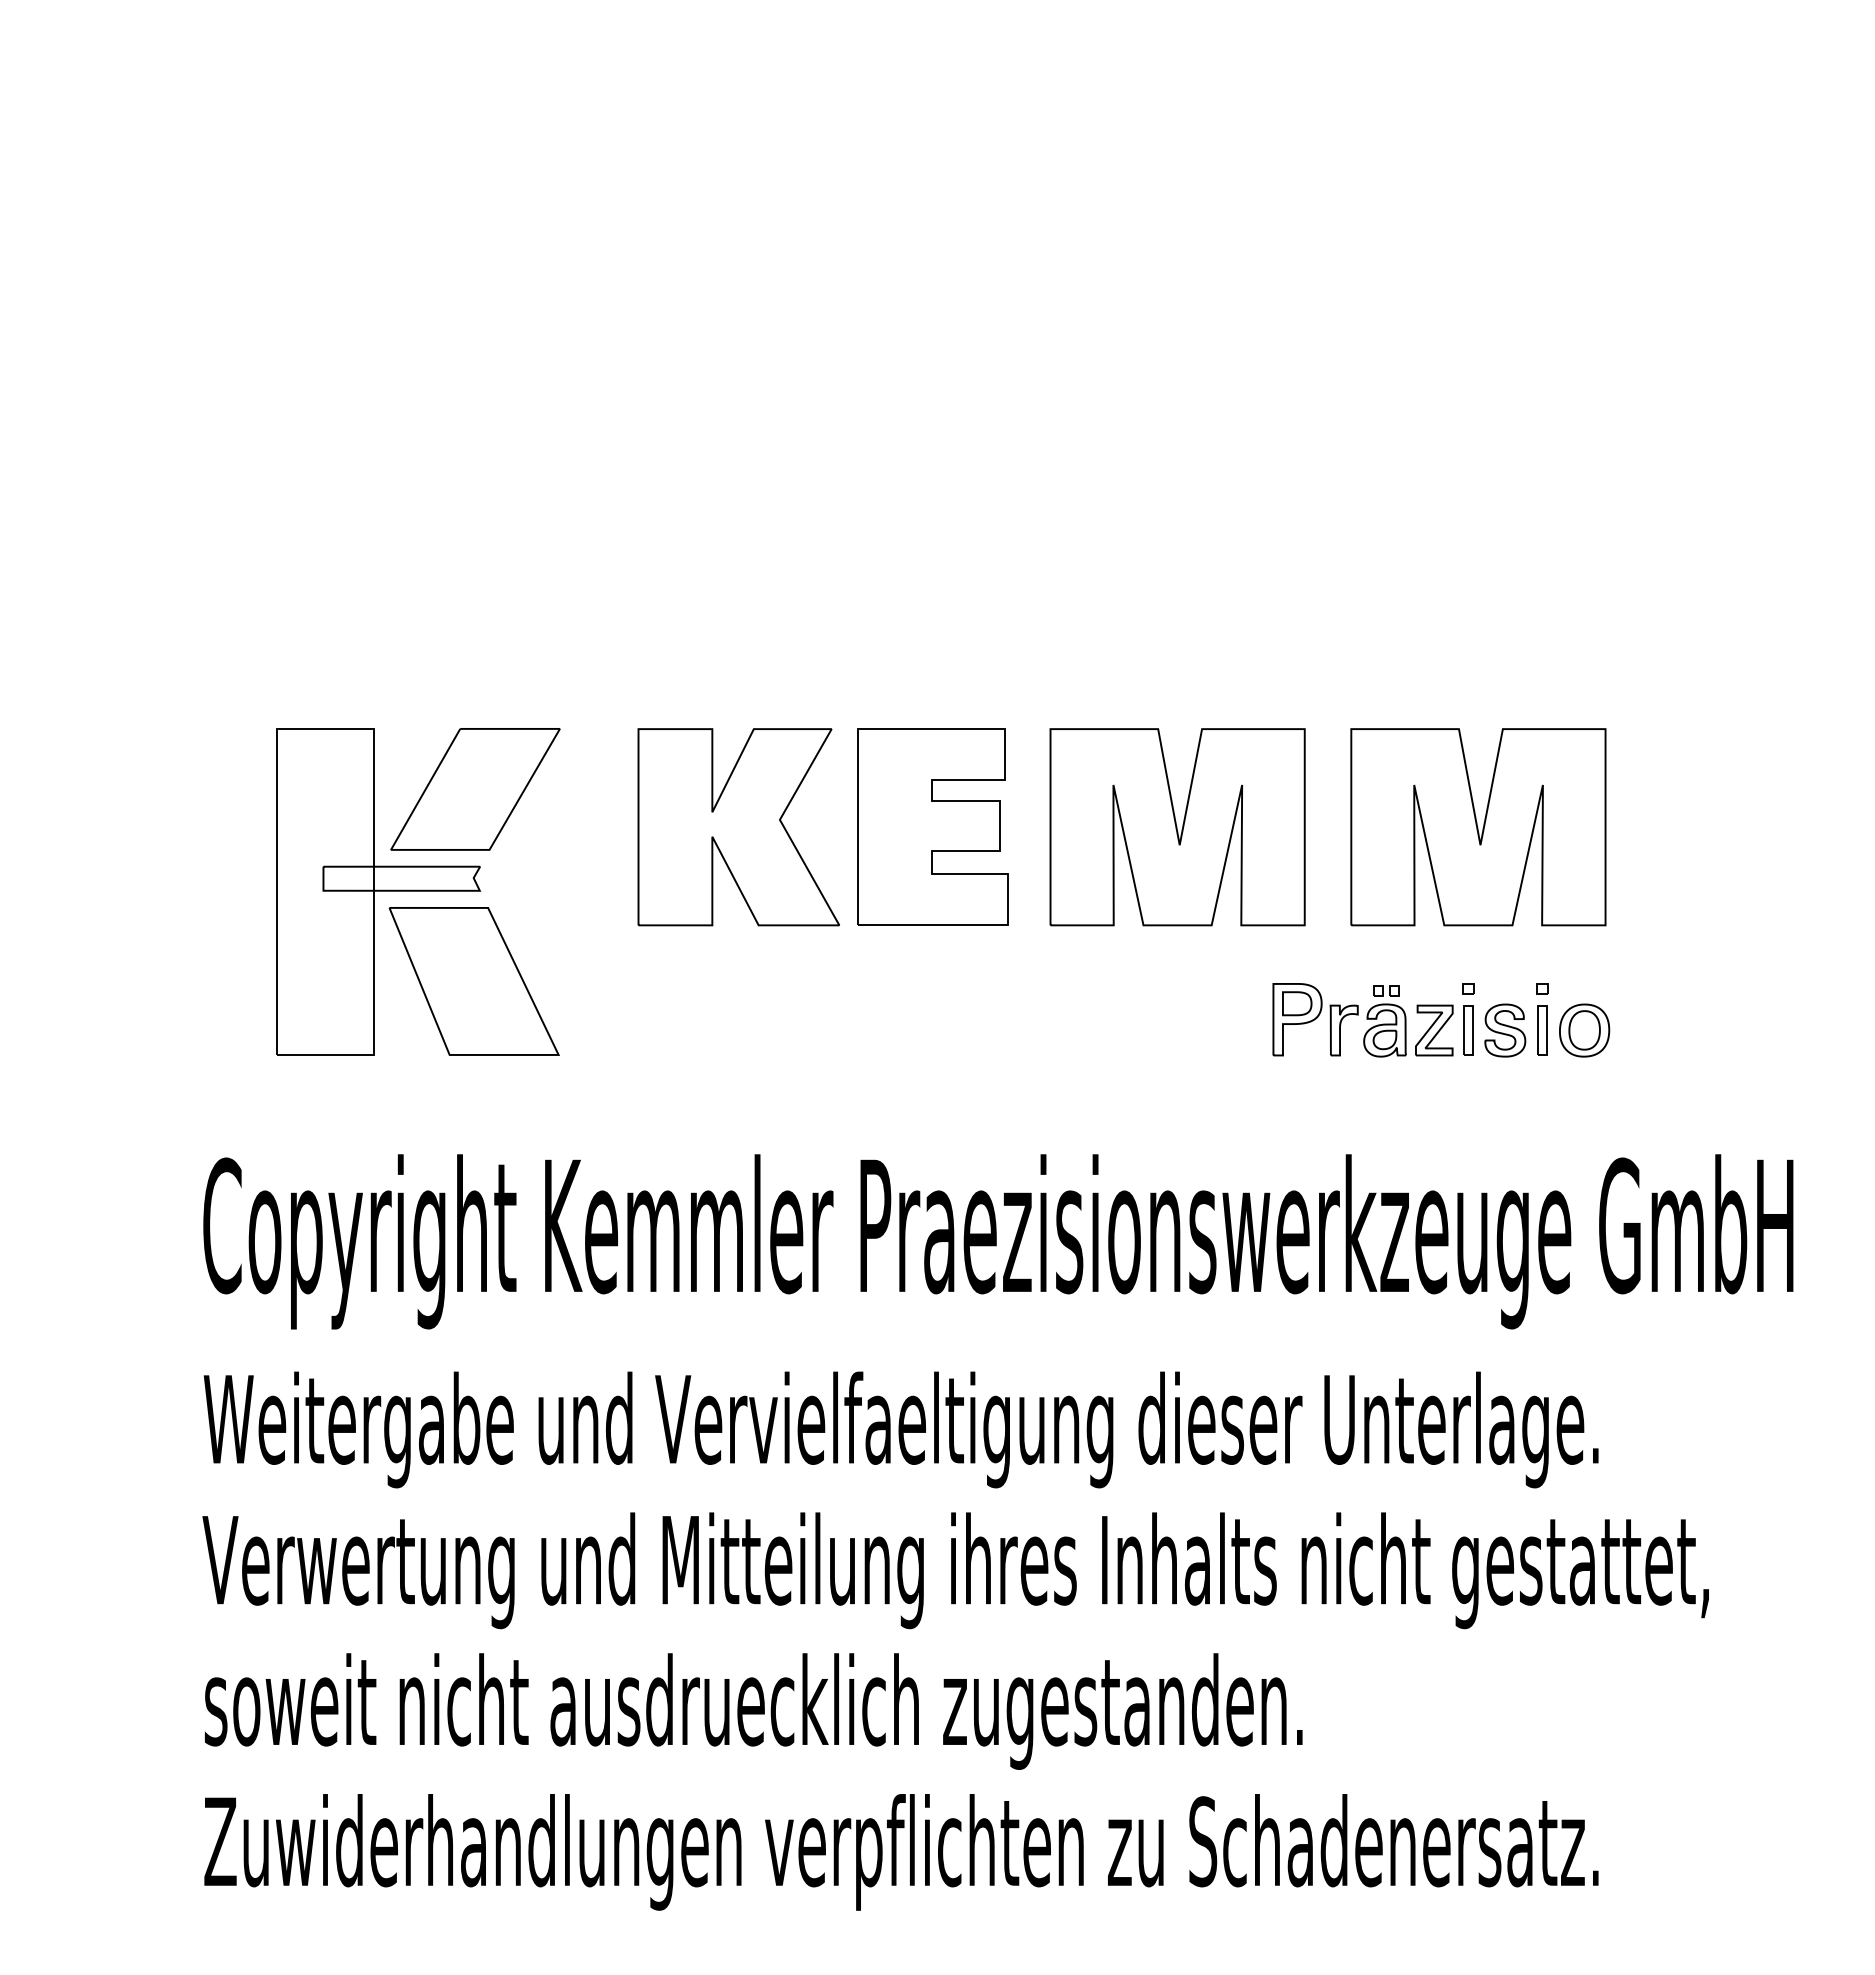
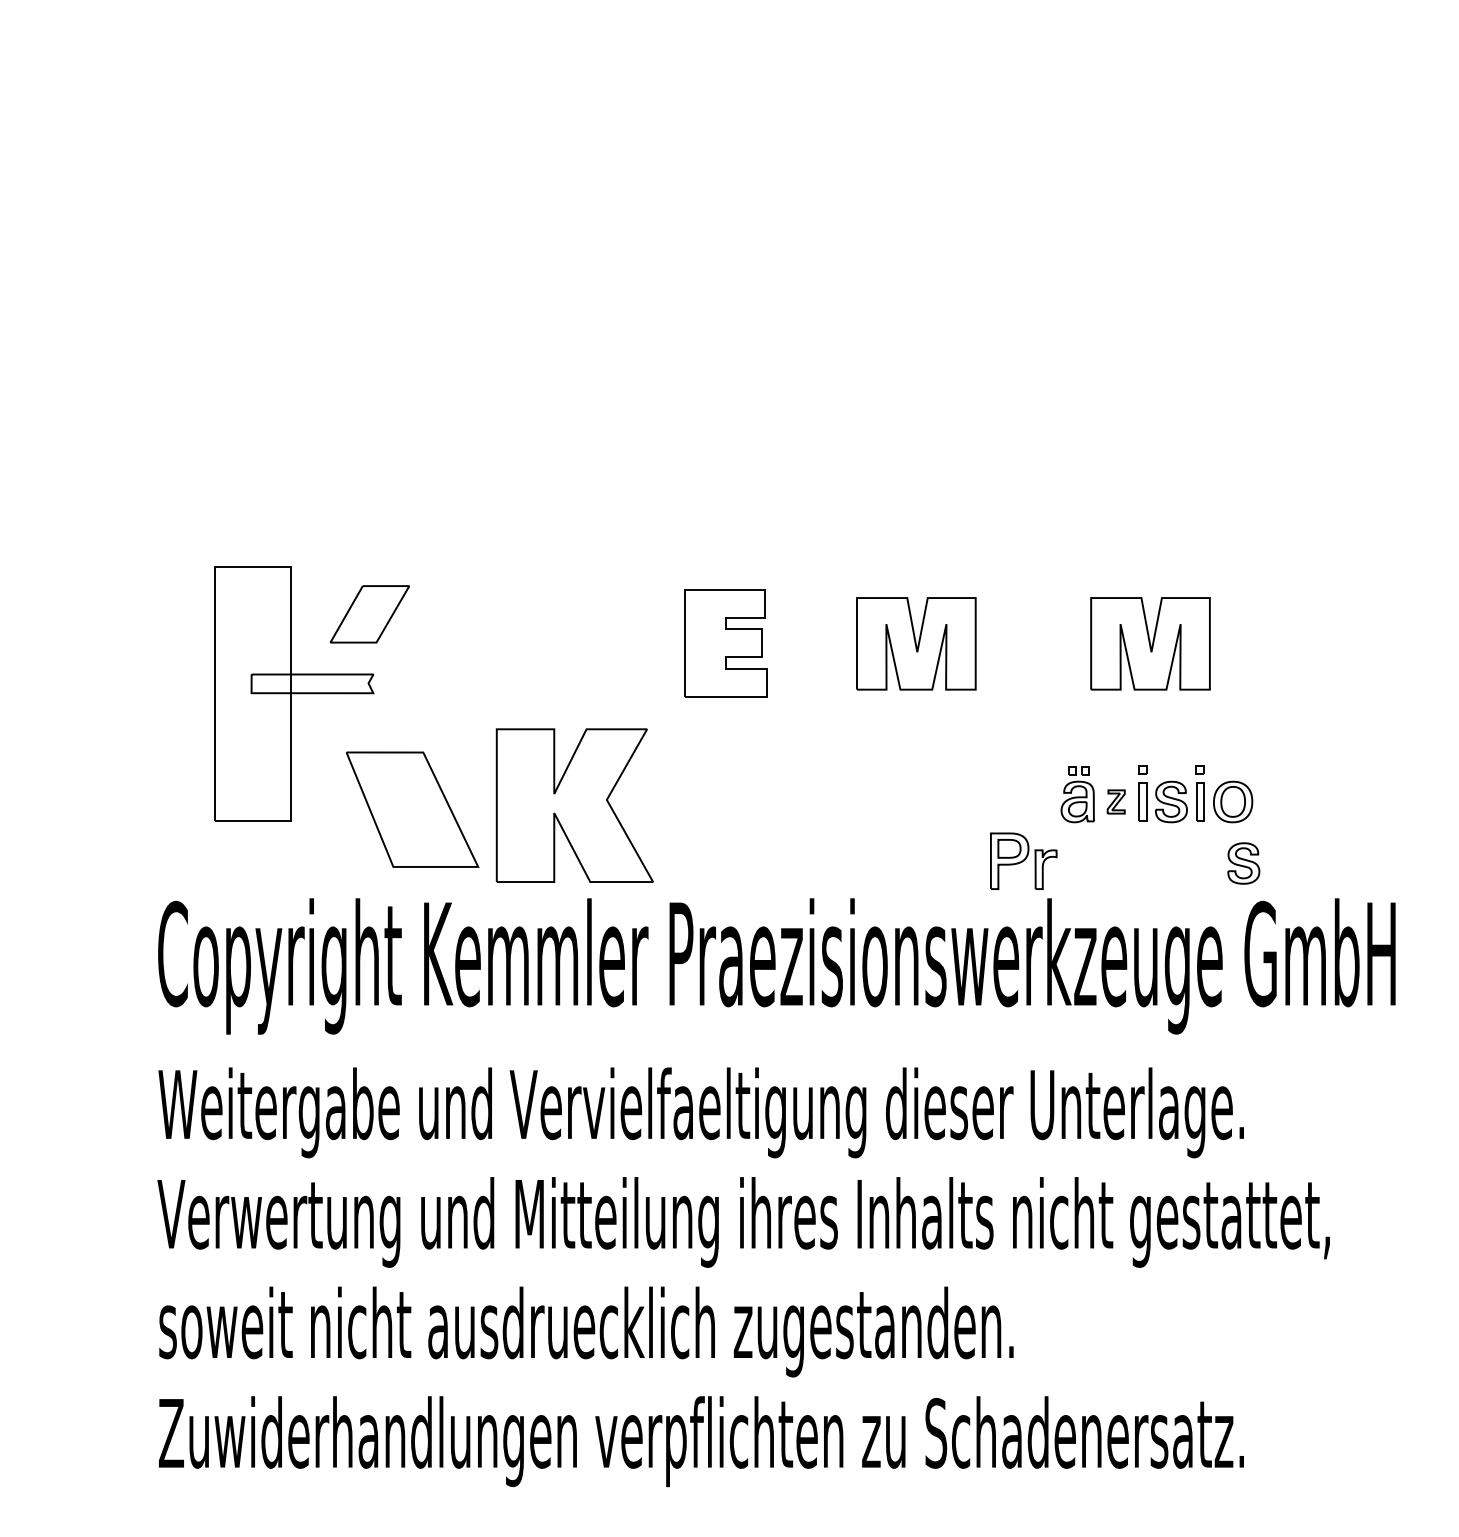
part: (475, 789) -> (369, 614), size x0.6
part: (932, 826) -> (725, 643), size x0.7
part: (738, 827) -> (574, 805), moved
part: (1177, 827) -> (916, 643), size x0.6
part: (1478, 827) -> (1150, 643), size x0.6
part: (473, 981) -> (411, 809), moved
part: (1315, 1019) -> (1023, 861), moved
part: (1434, 1030) -> (1116, 801), size x0.6
part: (1598, 1109) -> (1243, 863), added

